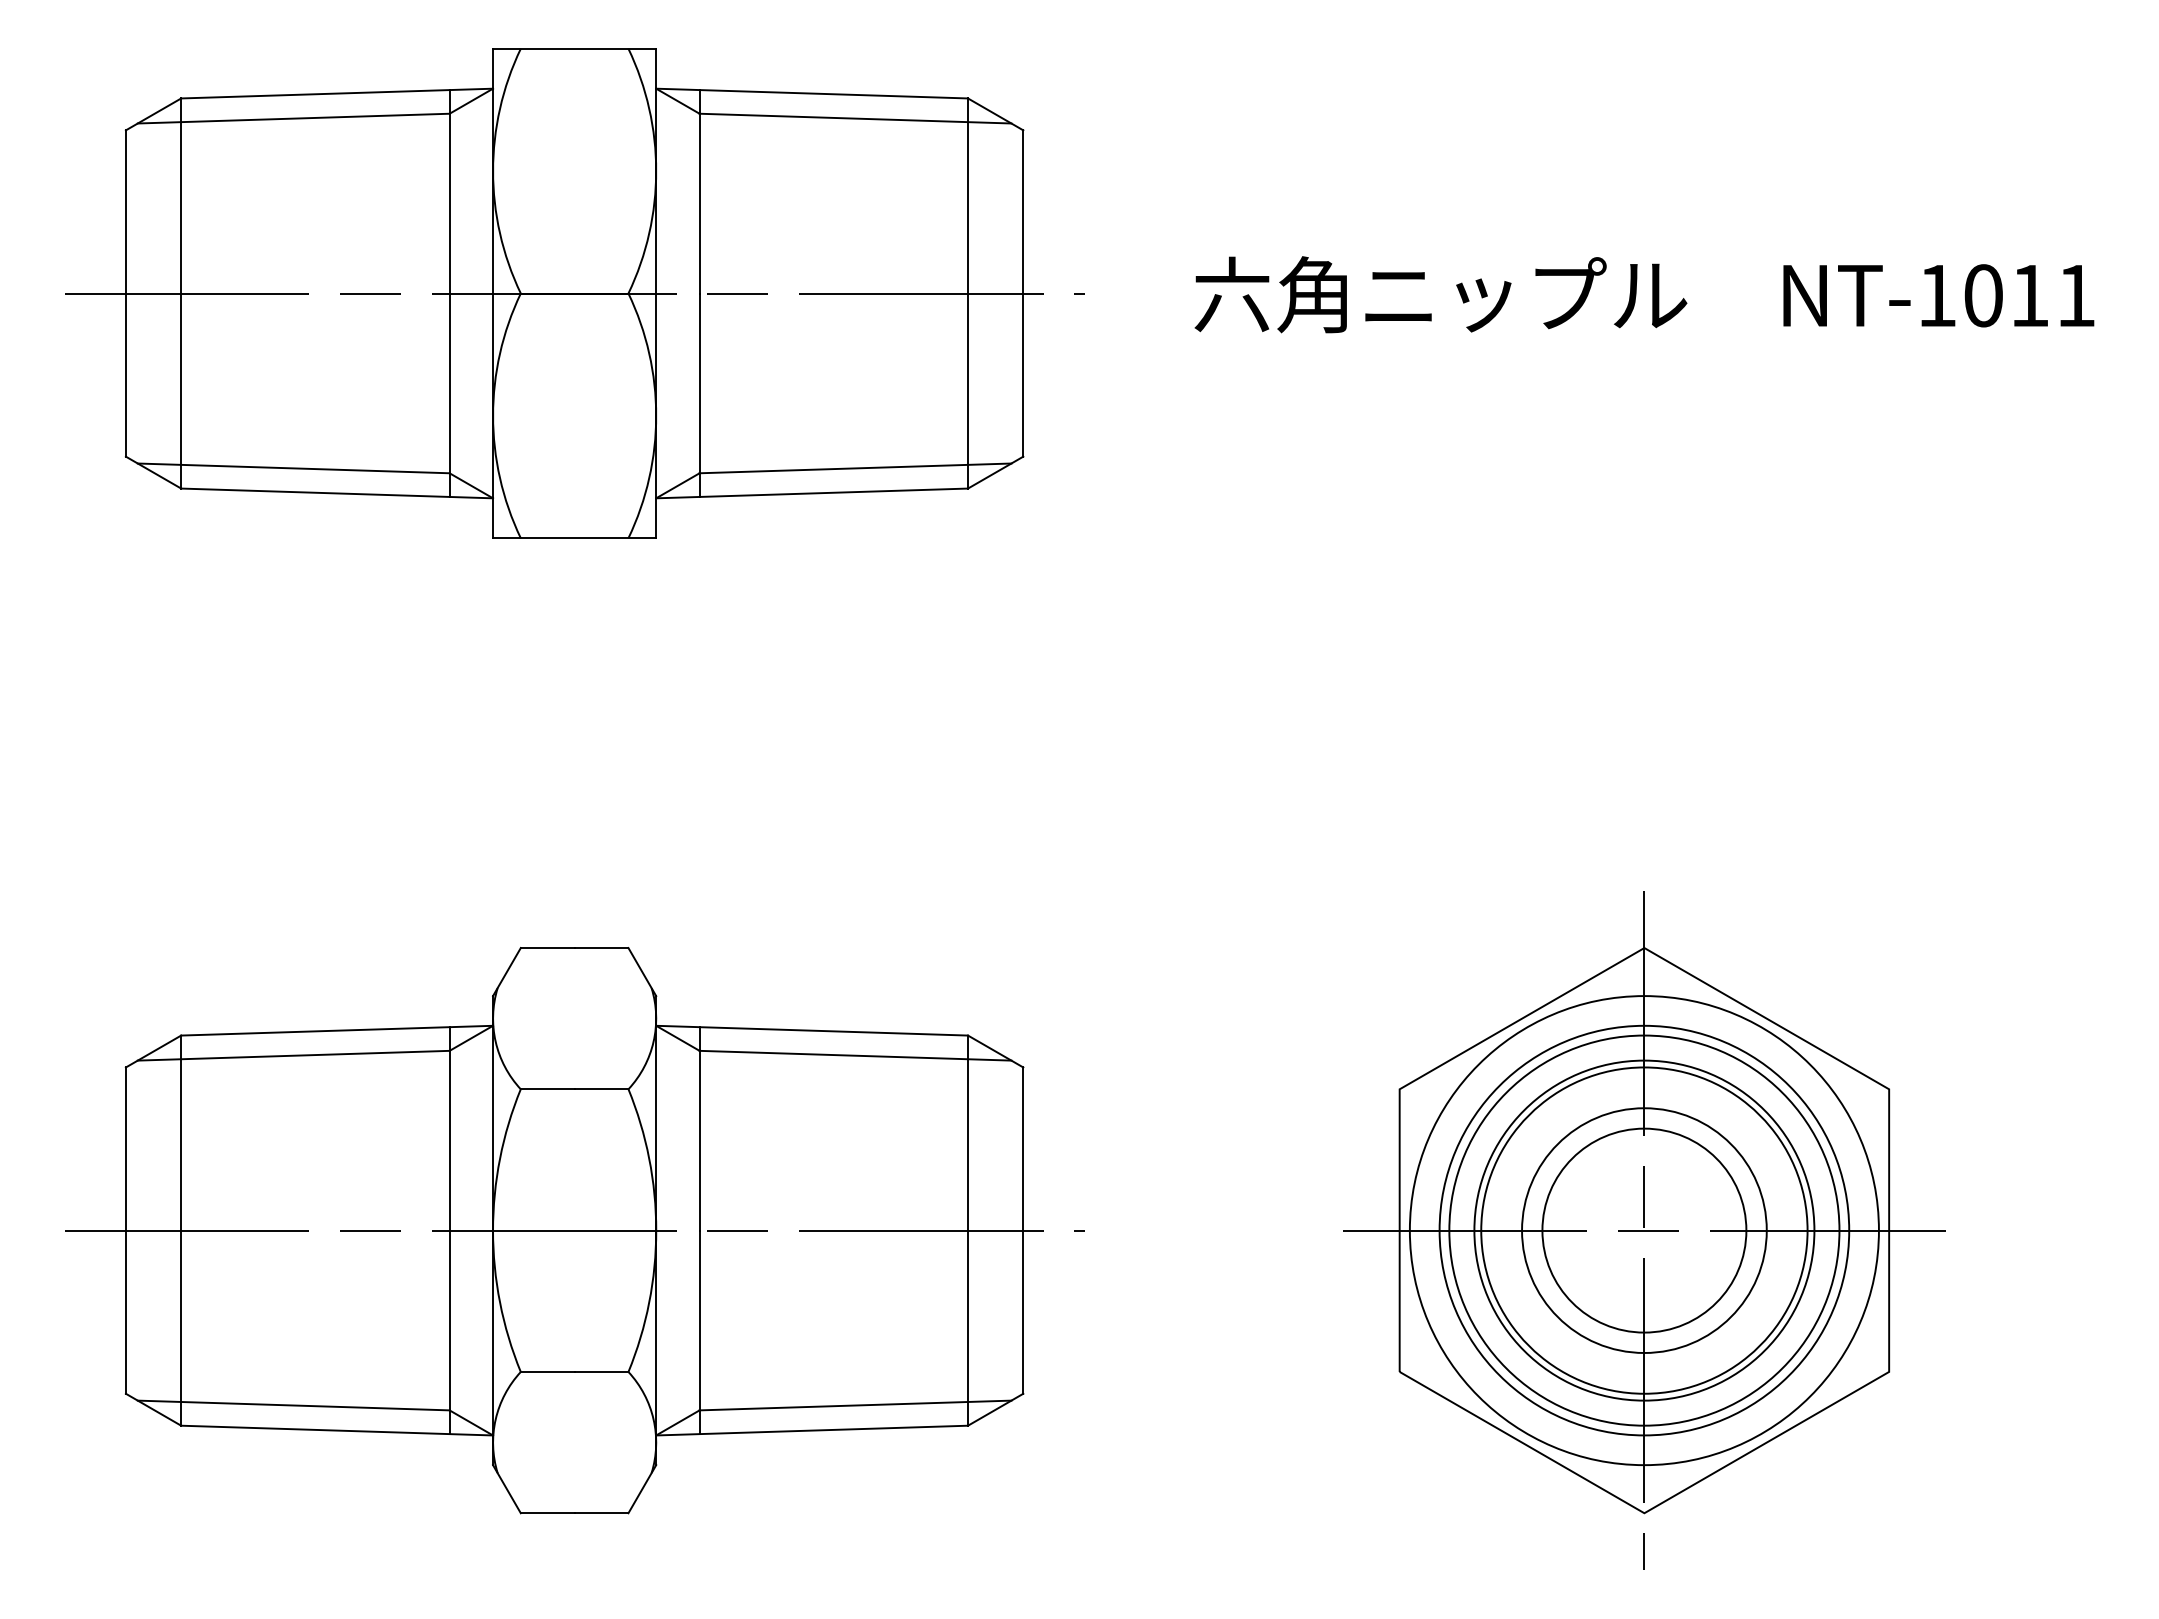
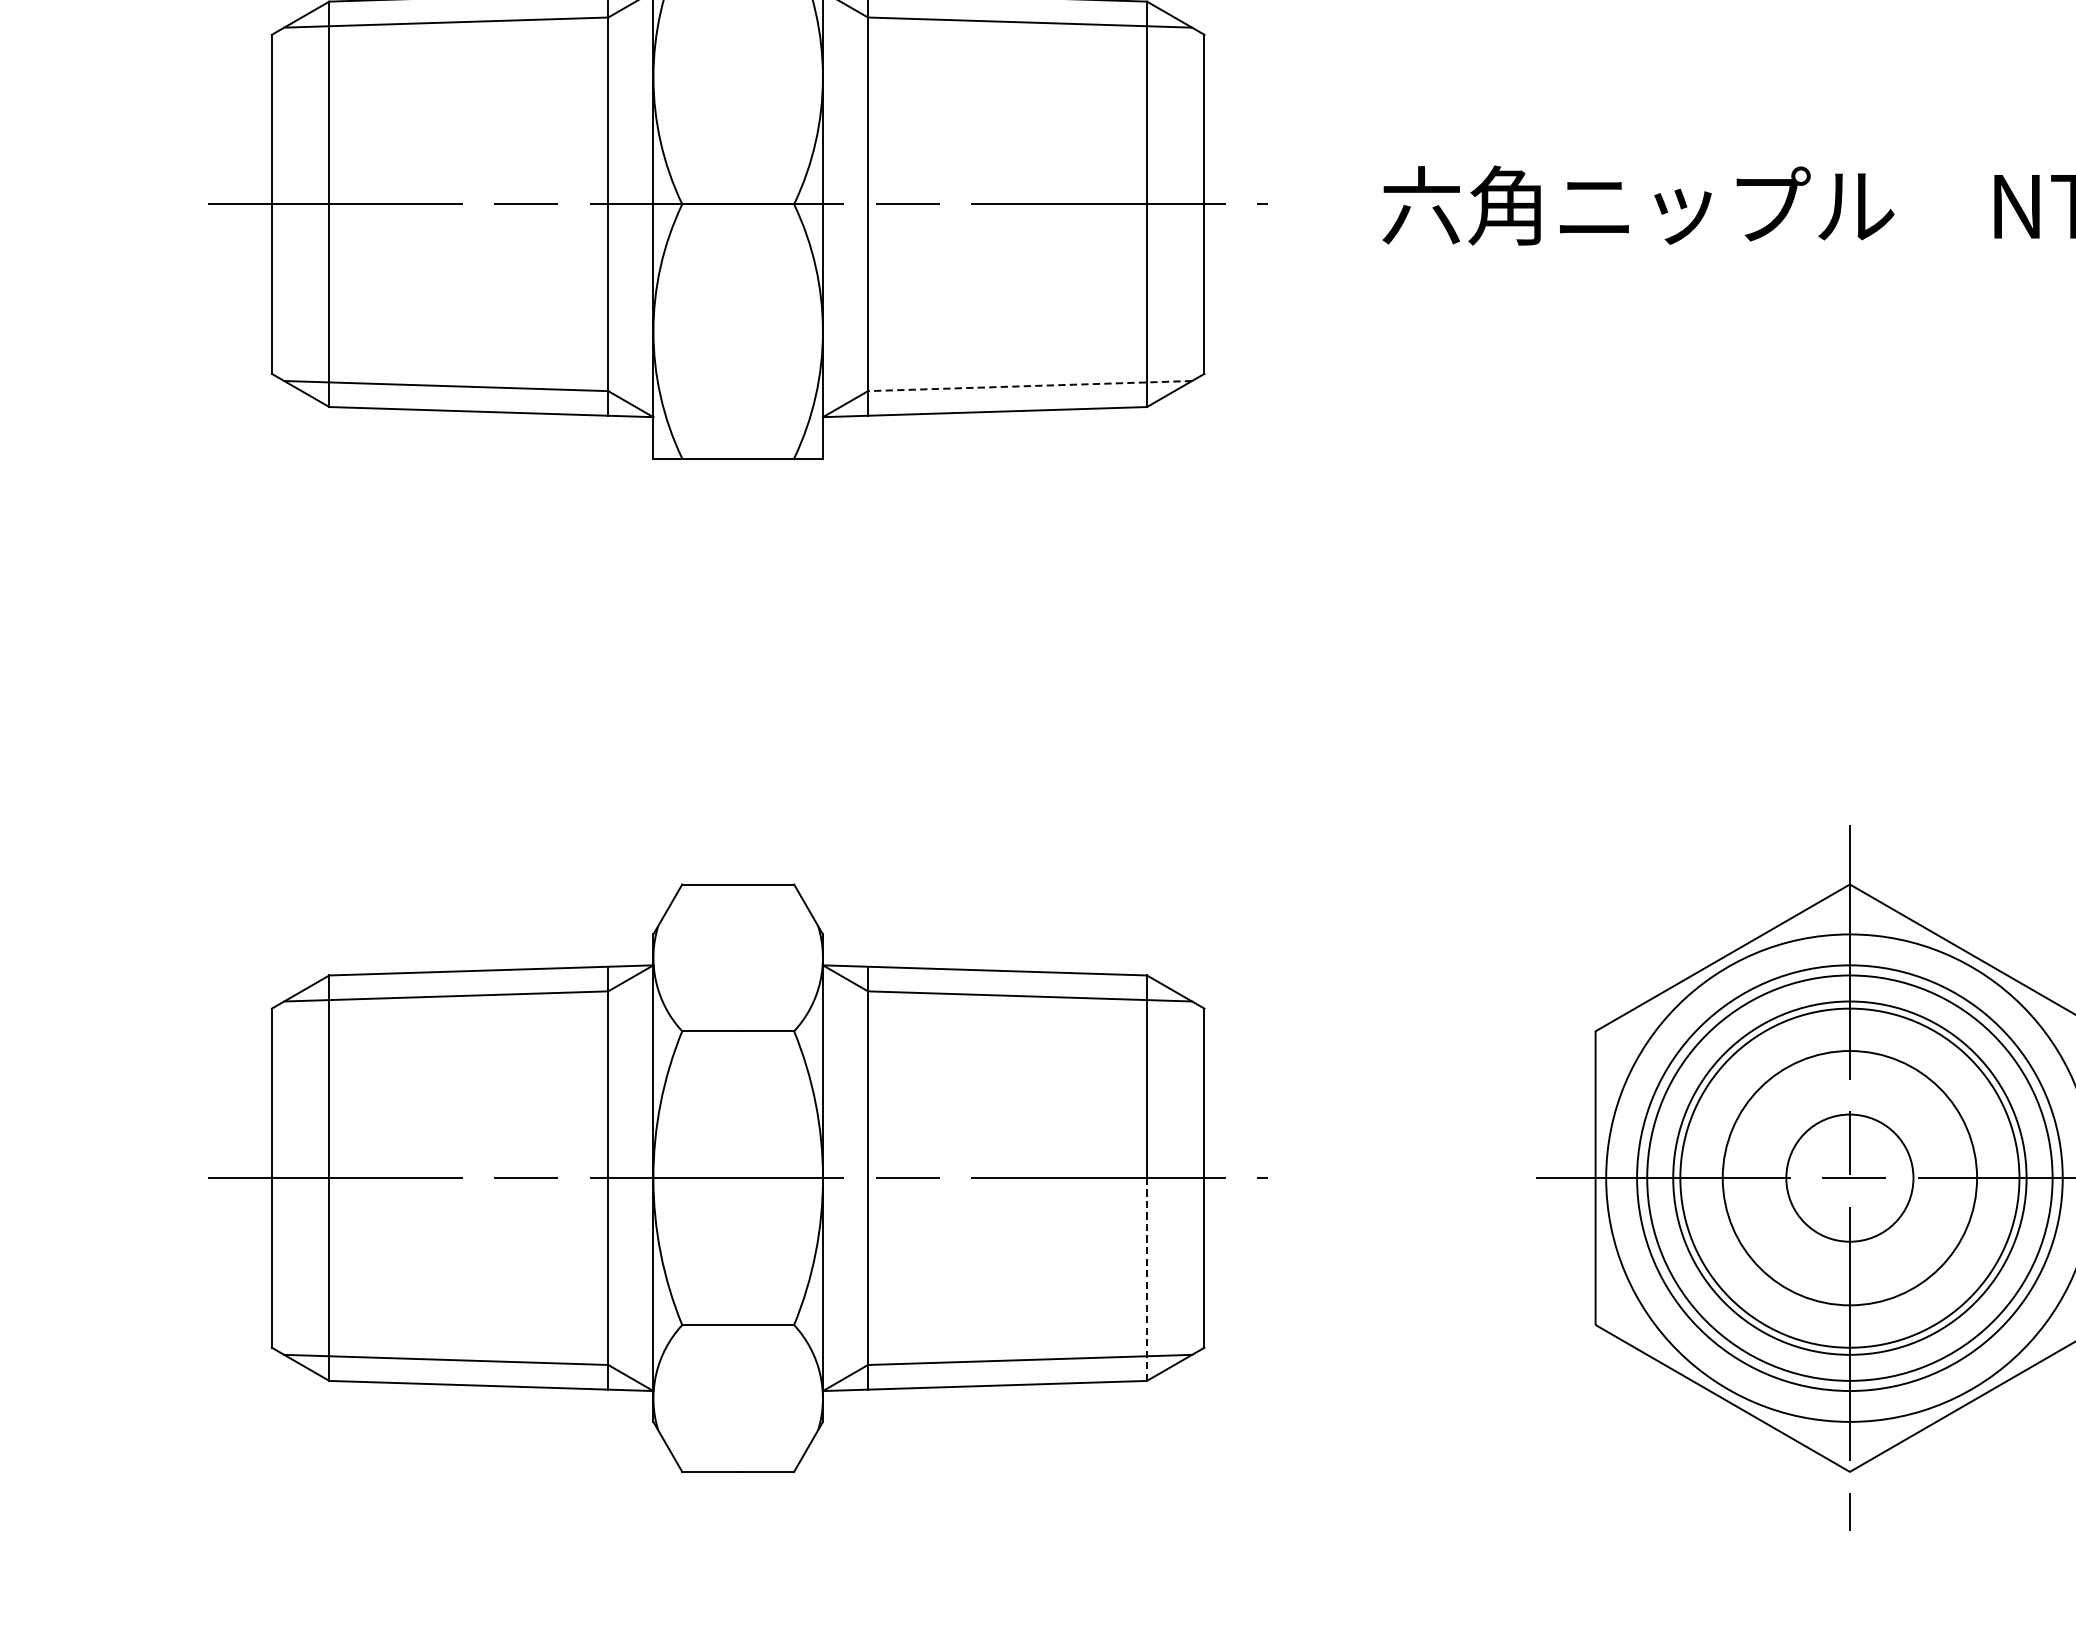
line: (855, 468) -> (1030, 386), solid -> dashed
circle: (1644, 1230) -> (1849, 1178), size x0.6
line: (968, 1328) -> (1147, 1279), solid -> dashed

